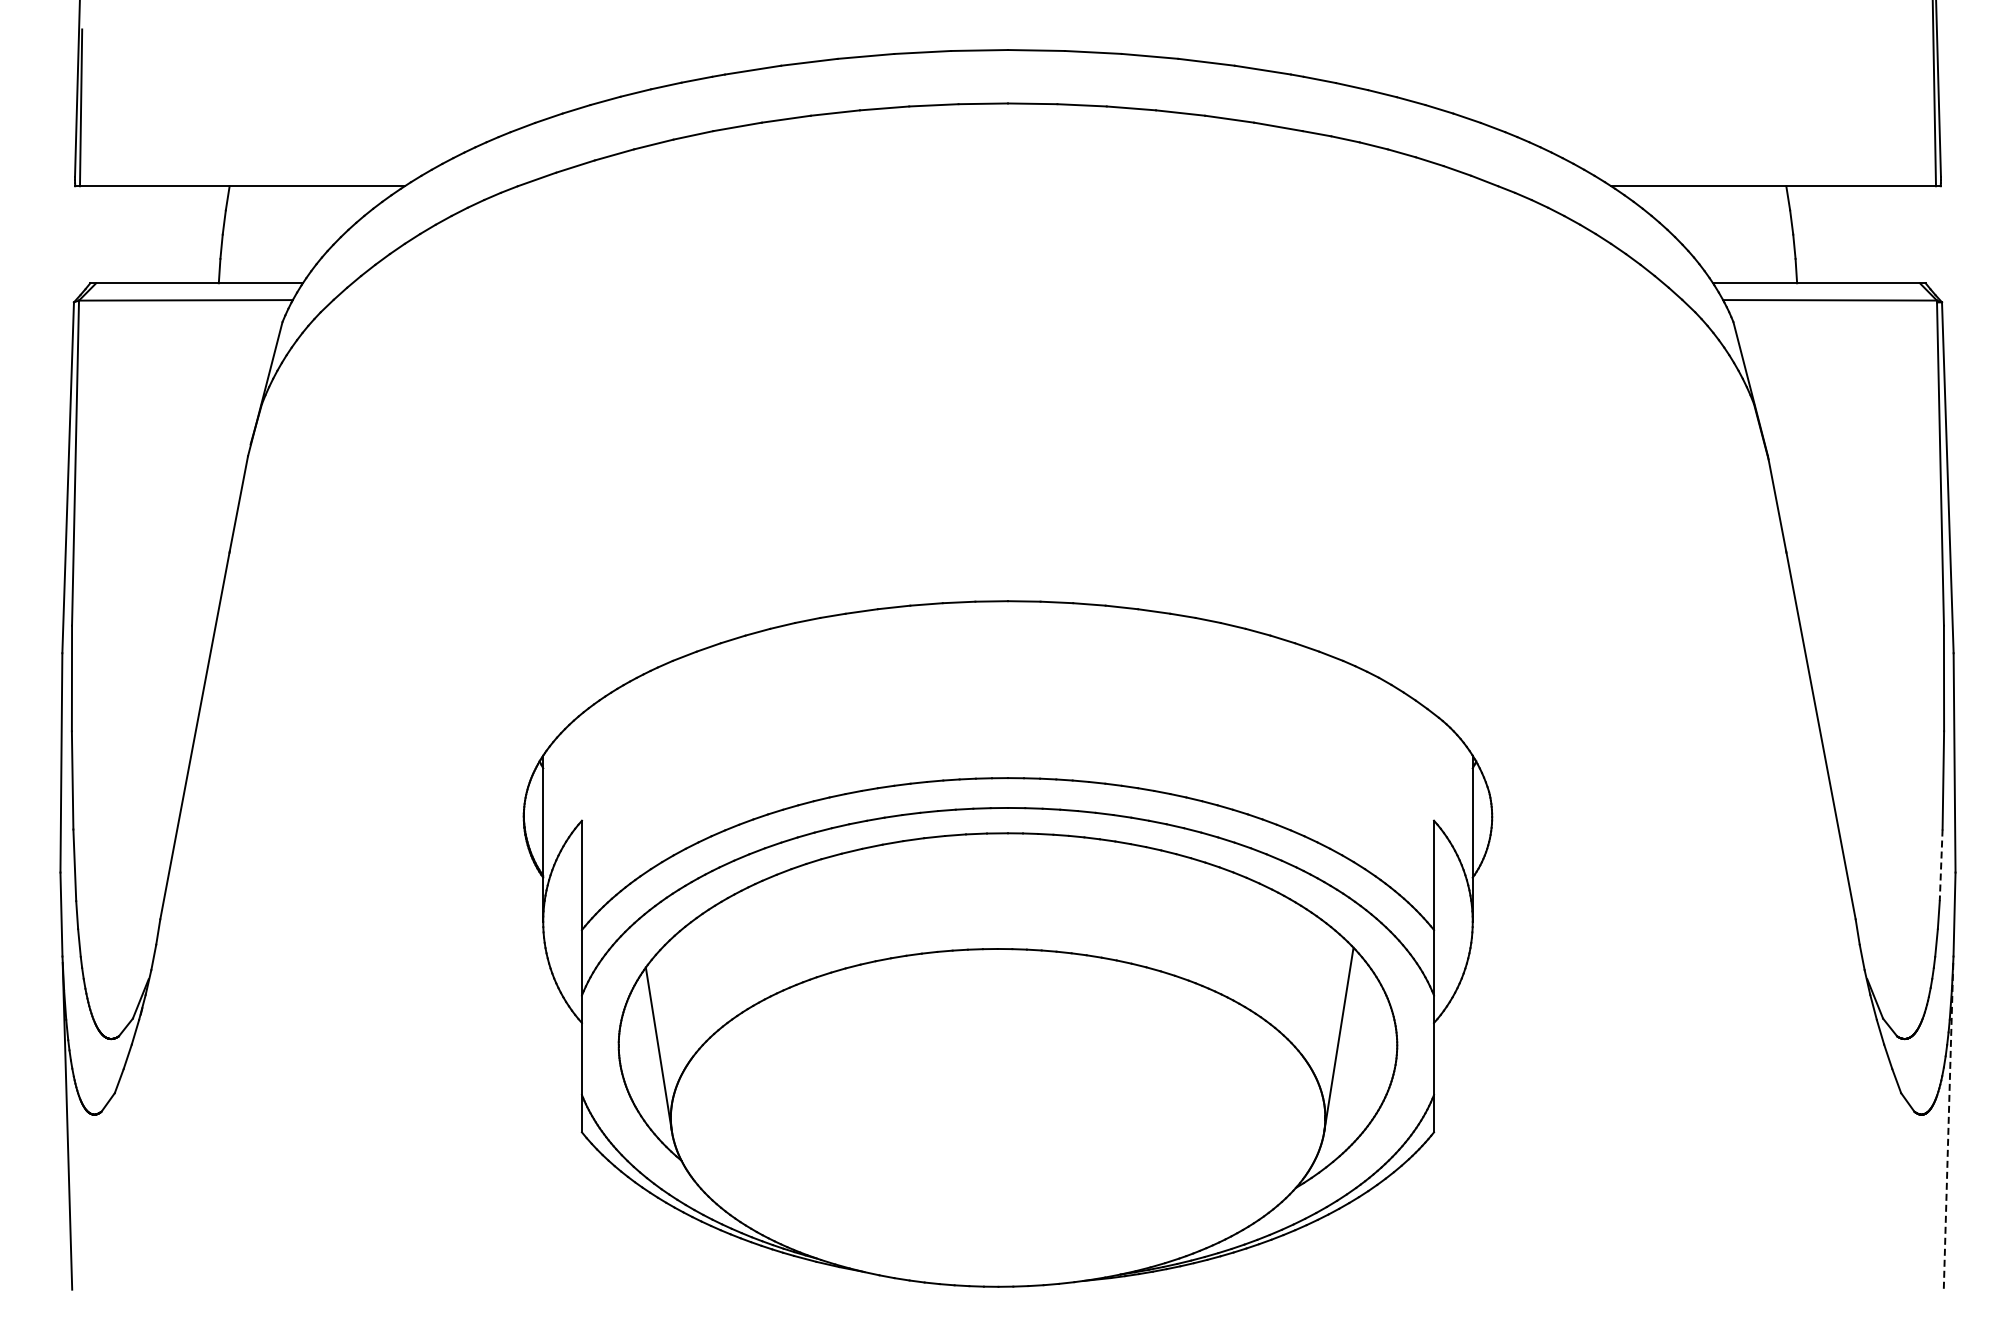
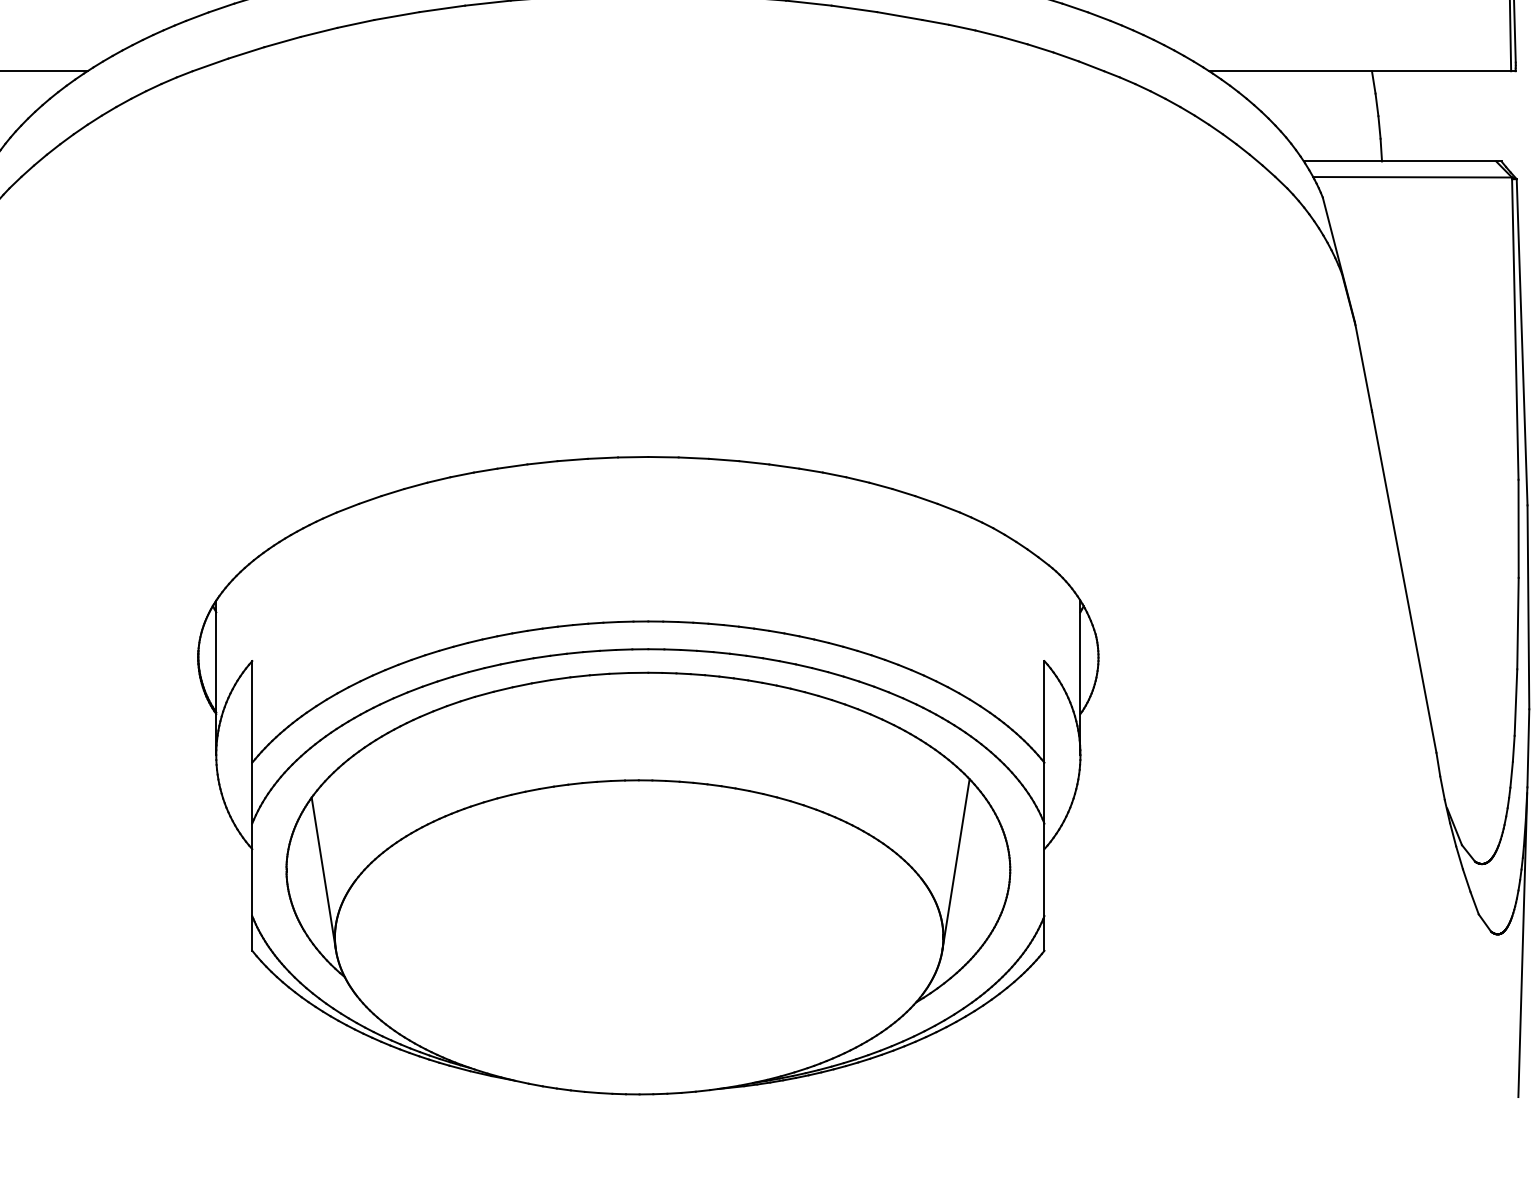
line: (1941, 865) -> (1516, 702), dashed -> solid
line: (1948, 1126) -> (1522, 945), dashed -> solid

